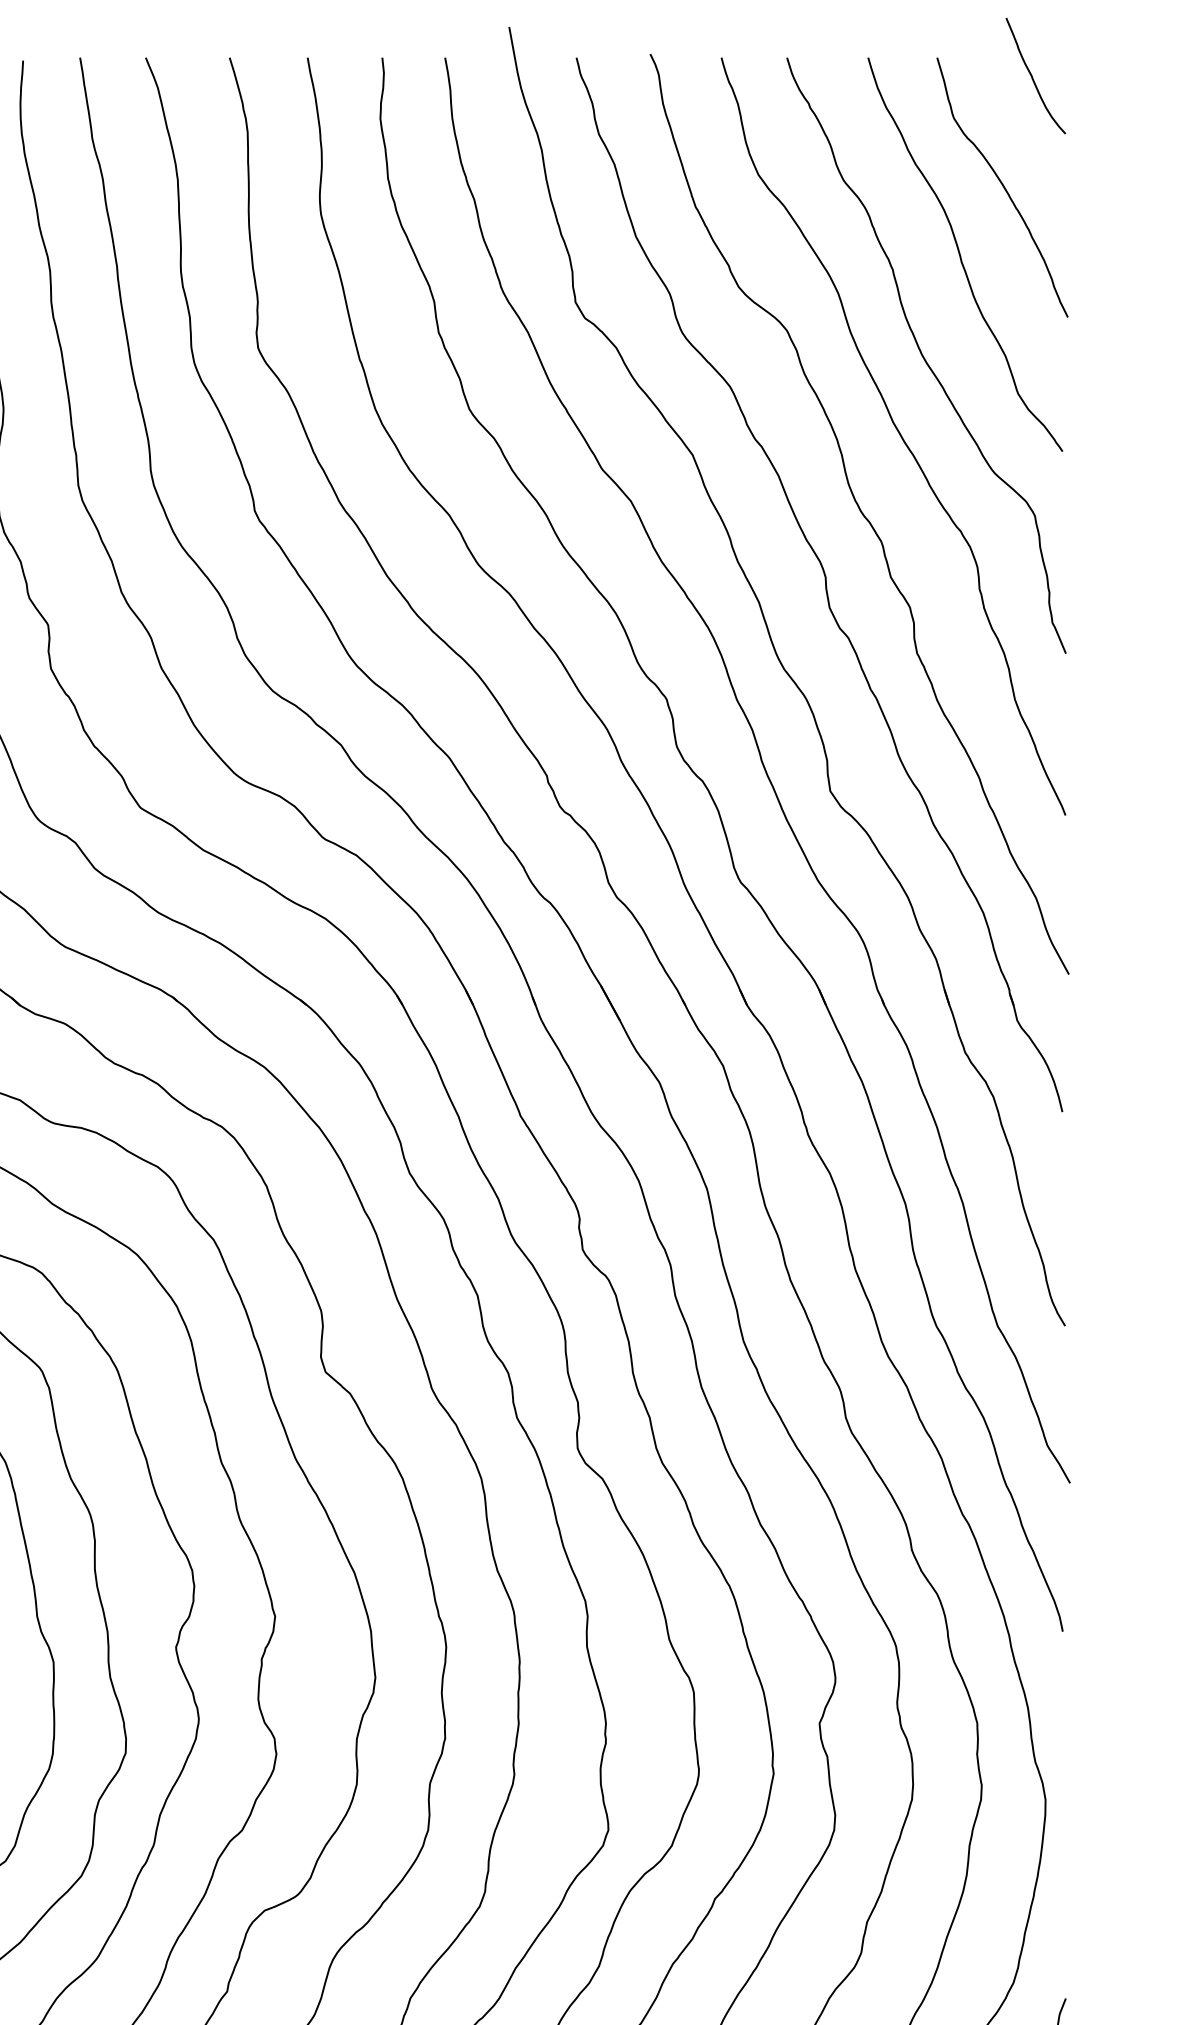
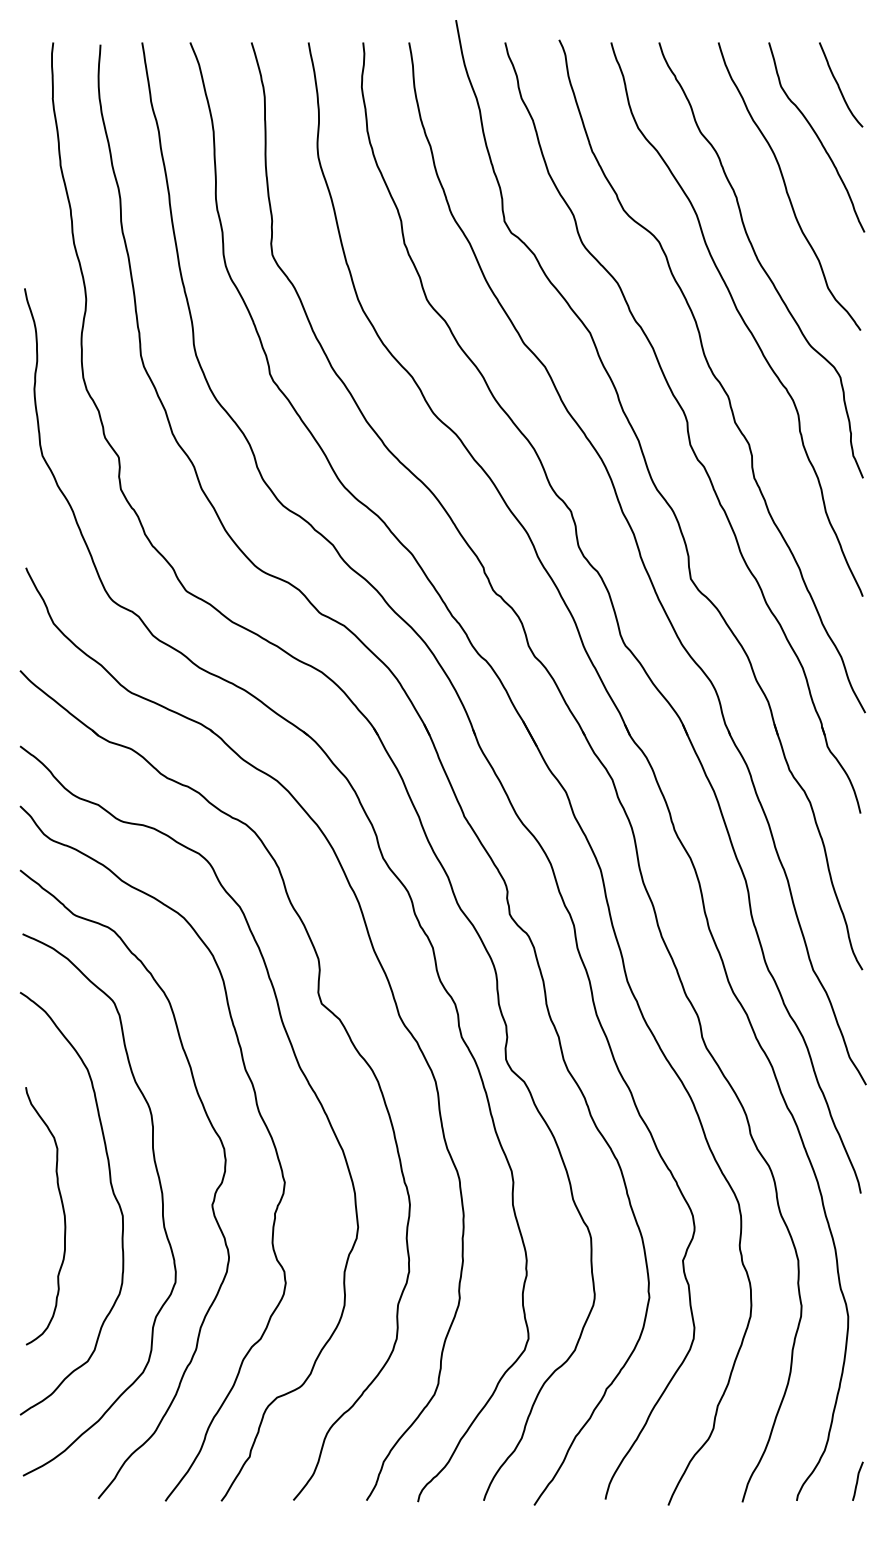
curve: (1033, 76) -> (839, 85), moved

